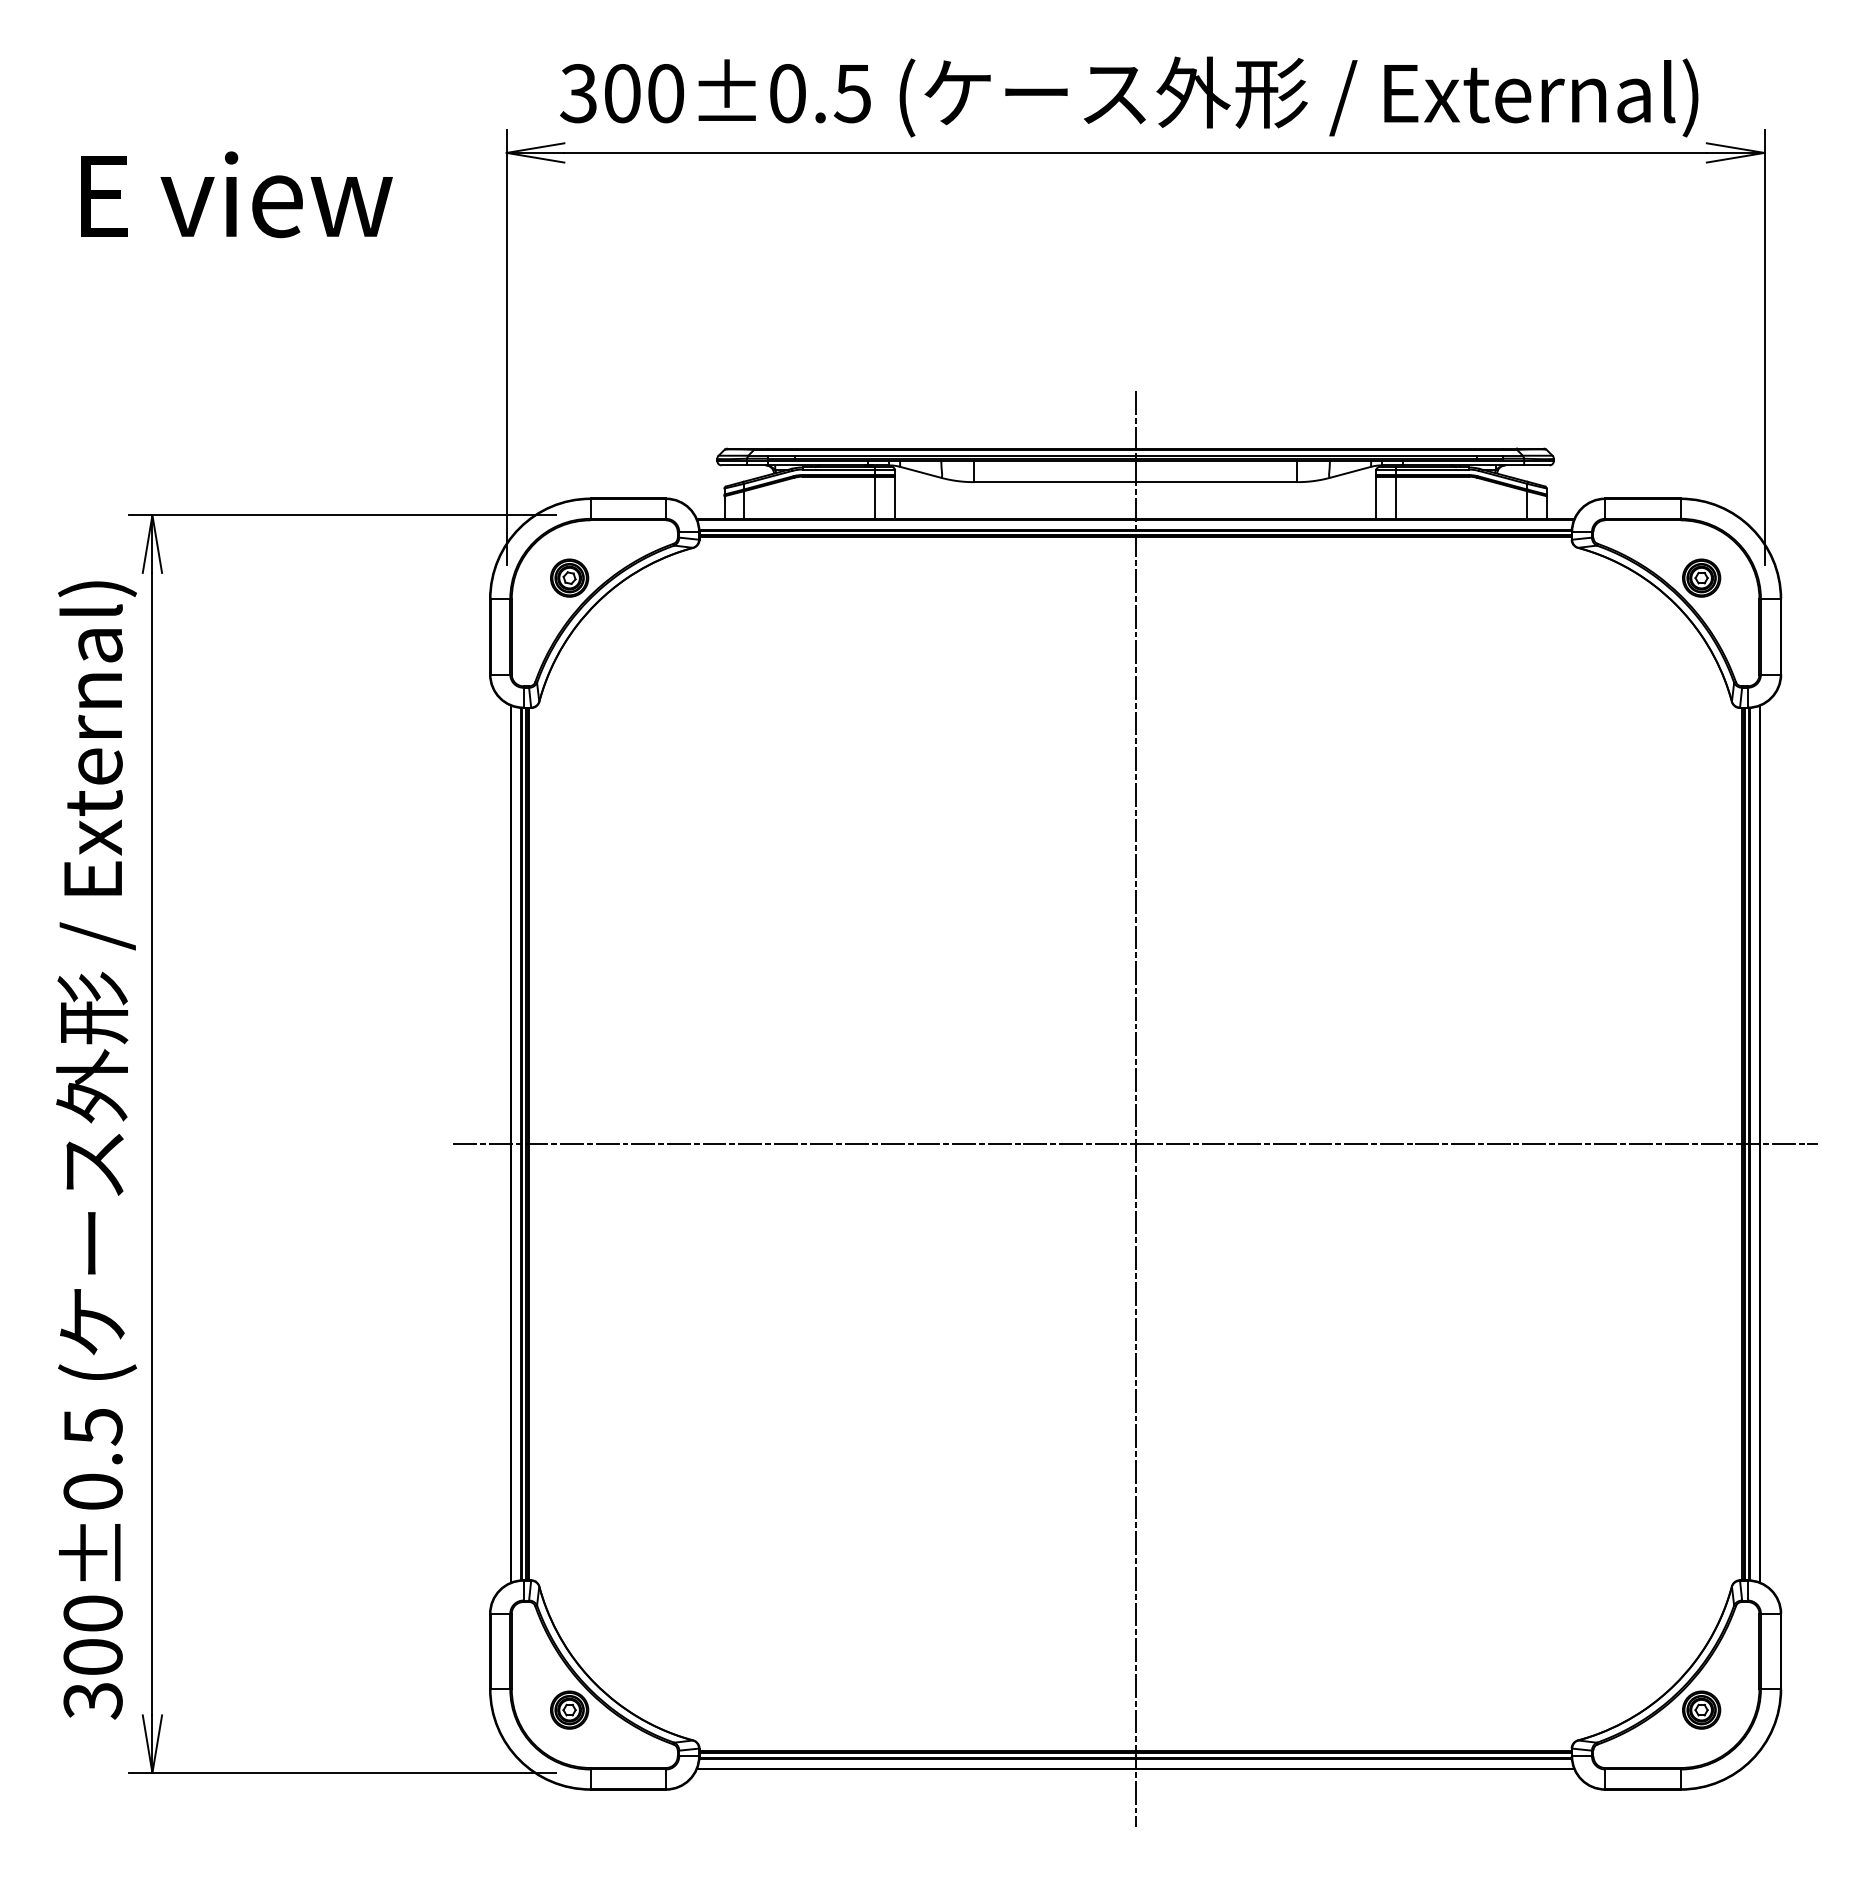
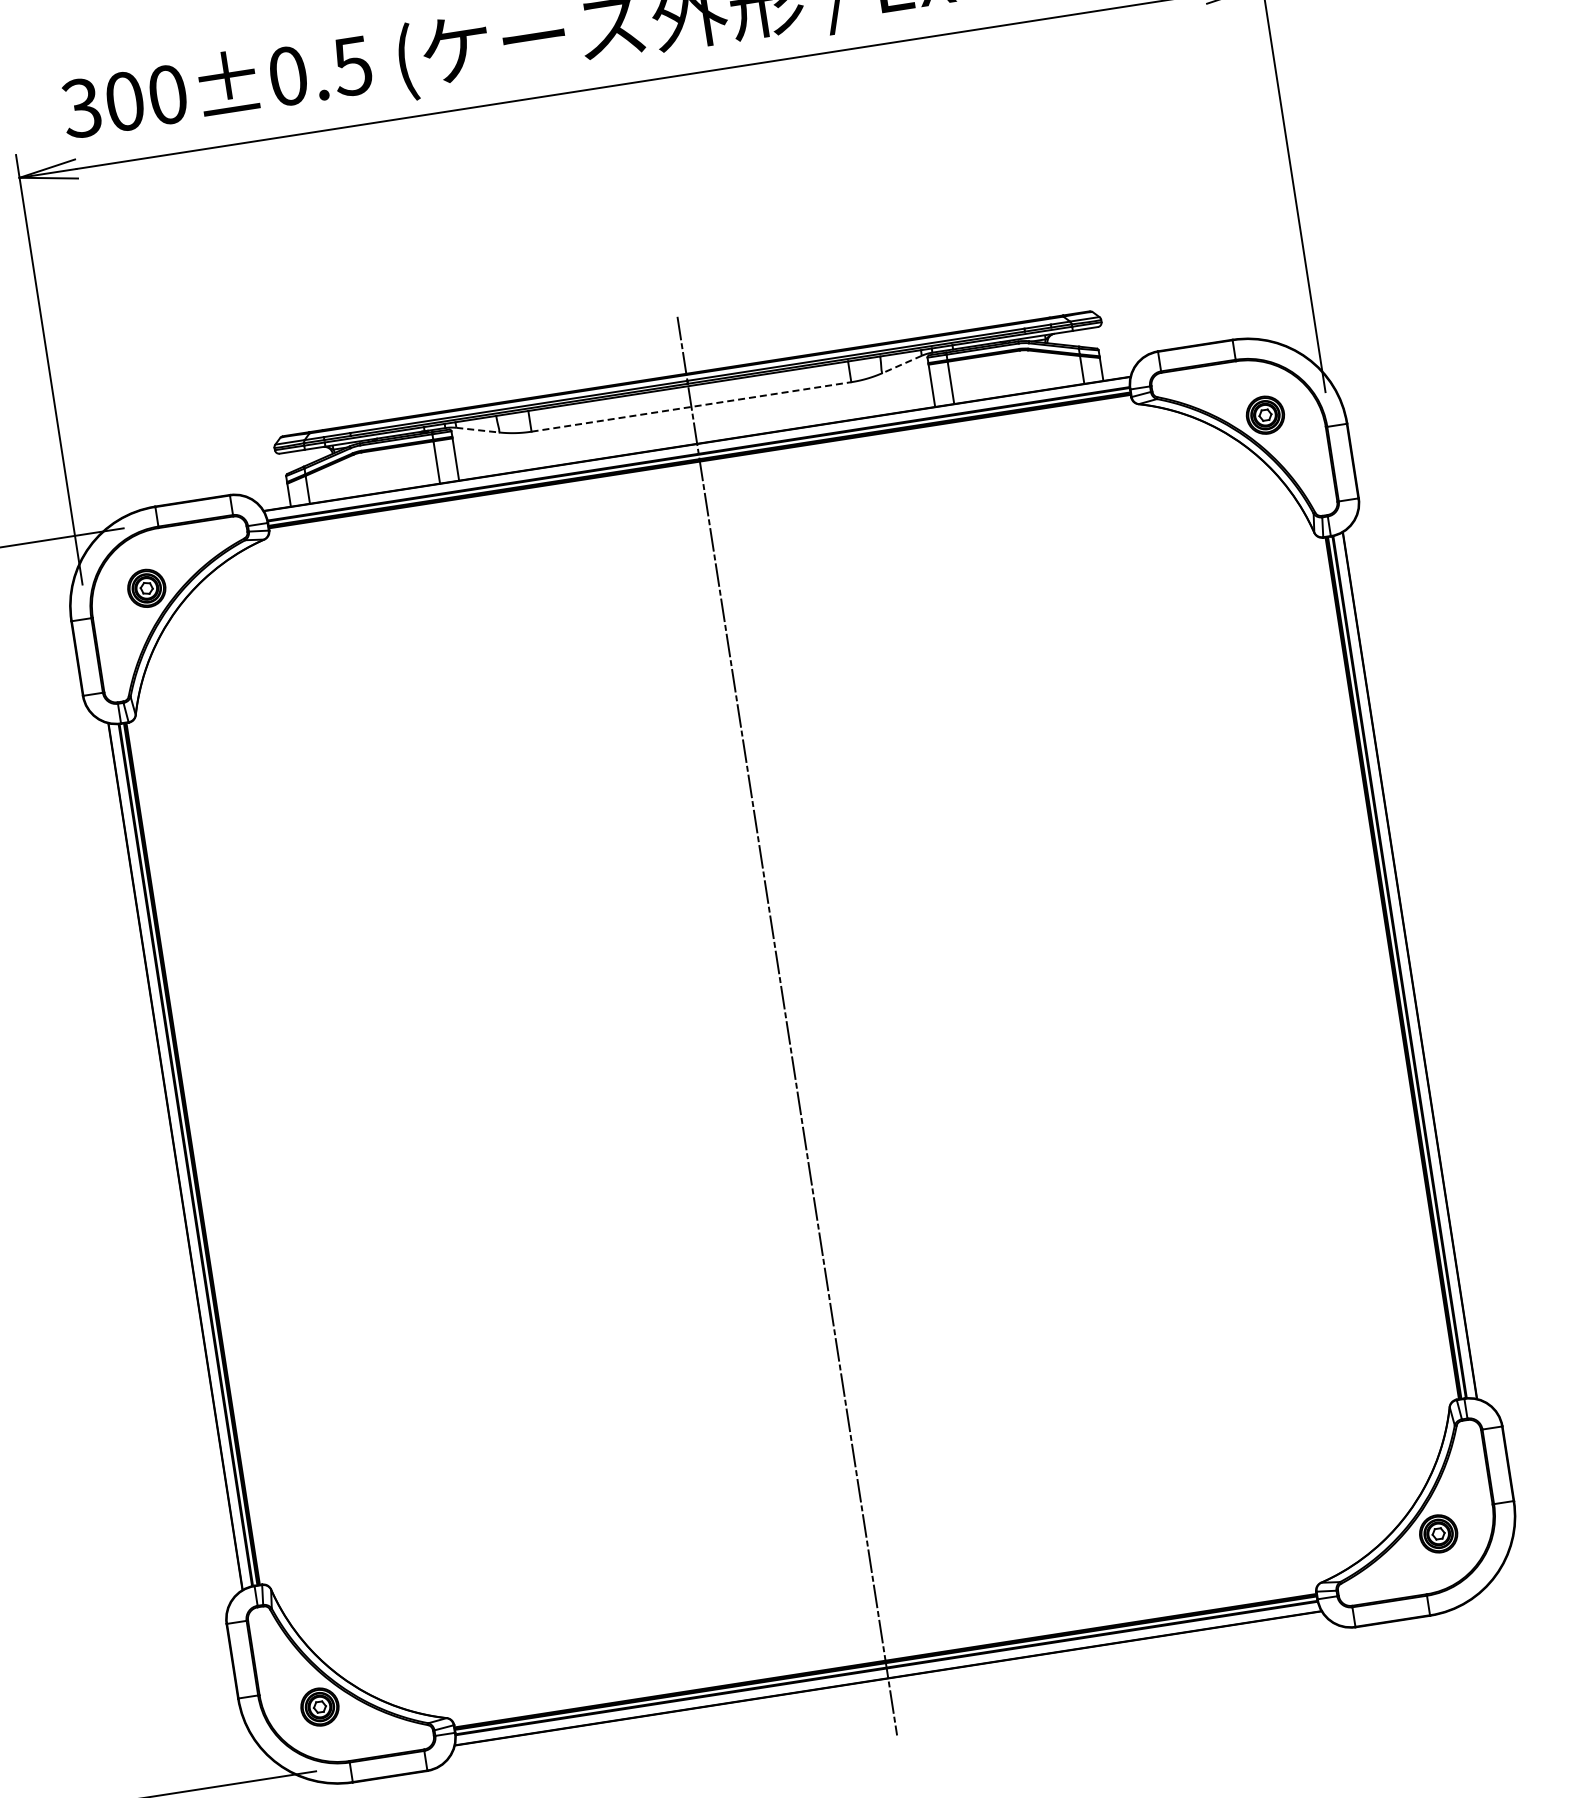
line: (921, 472) -> (478, 430), solid -> dashed
line: (1350, 472) -> (902, 364), solid -> dashed
line: (1135, 482) -> (691, 407), solid -> dashed
line: (1135, 1144) -> (792, 1061), removed

